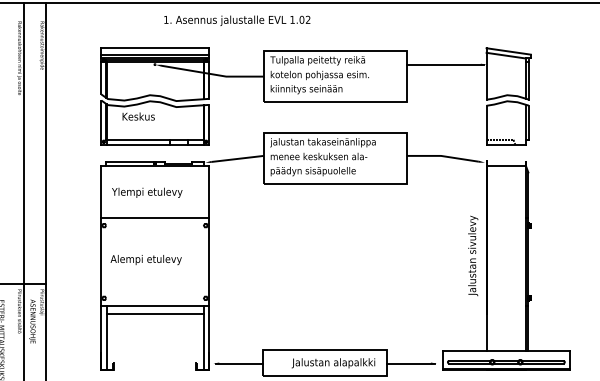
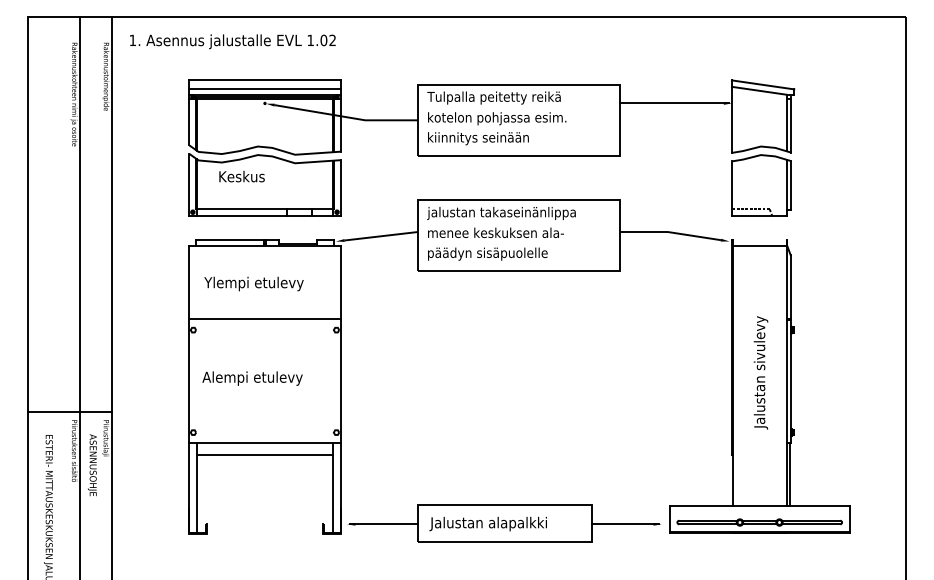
text: (237, 20) -> (232, 41), moved
text: (472, 255) -> (760, 372), moved
text: (332, 362) -> (487, 523), moved

